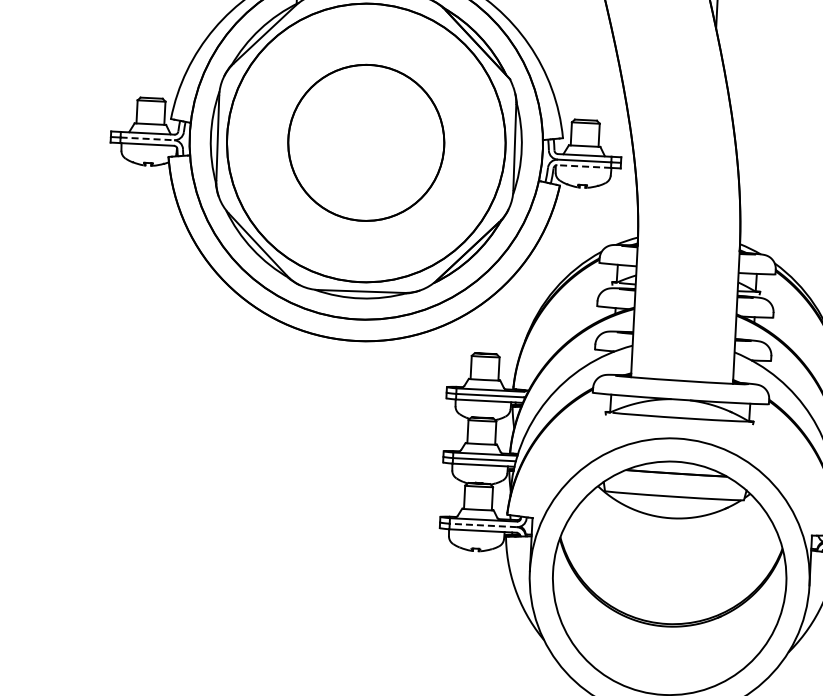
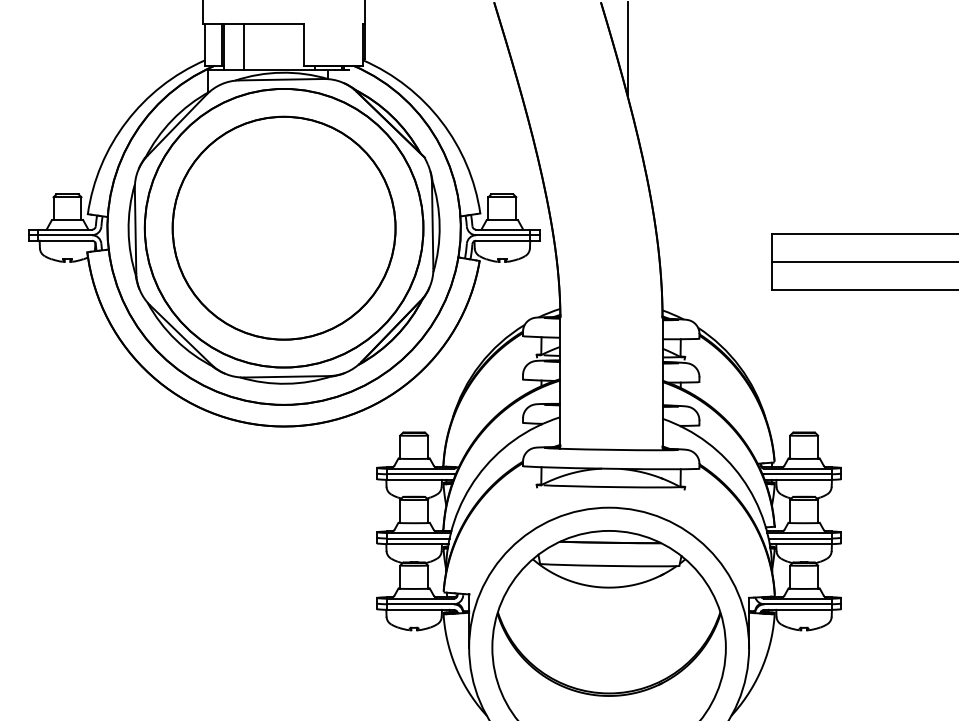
line: (147, 139) -> (65, 235), dashed -> solid
part: (365, 142) -> (283, 227), size x1.43
line: (583, 166) -> (502, 240), dashed -> solid
line: (483, 525) -> (420, 604), dashed -> solid

